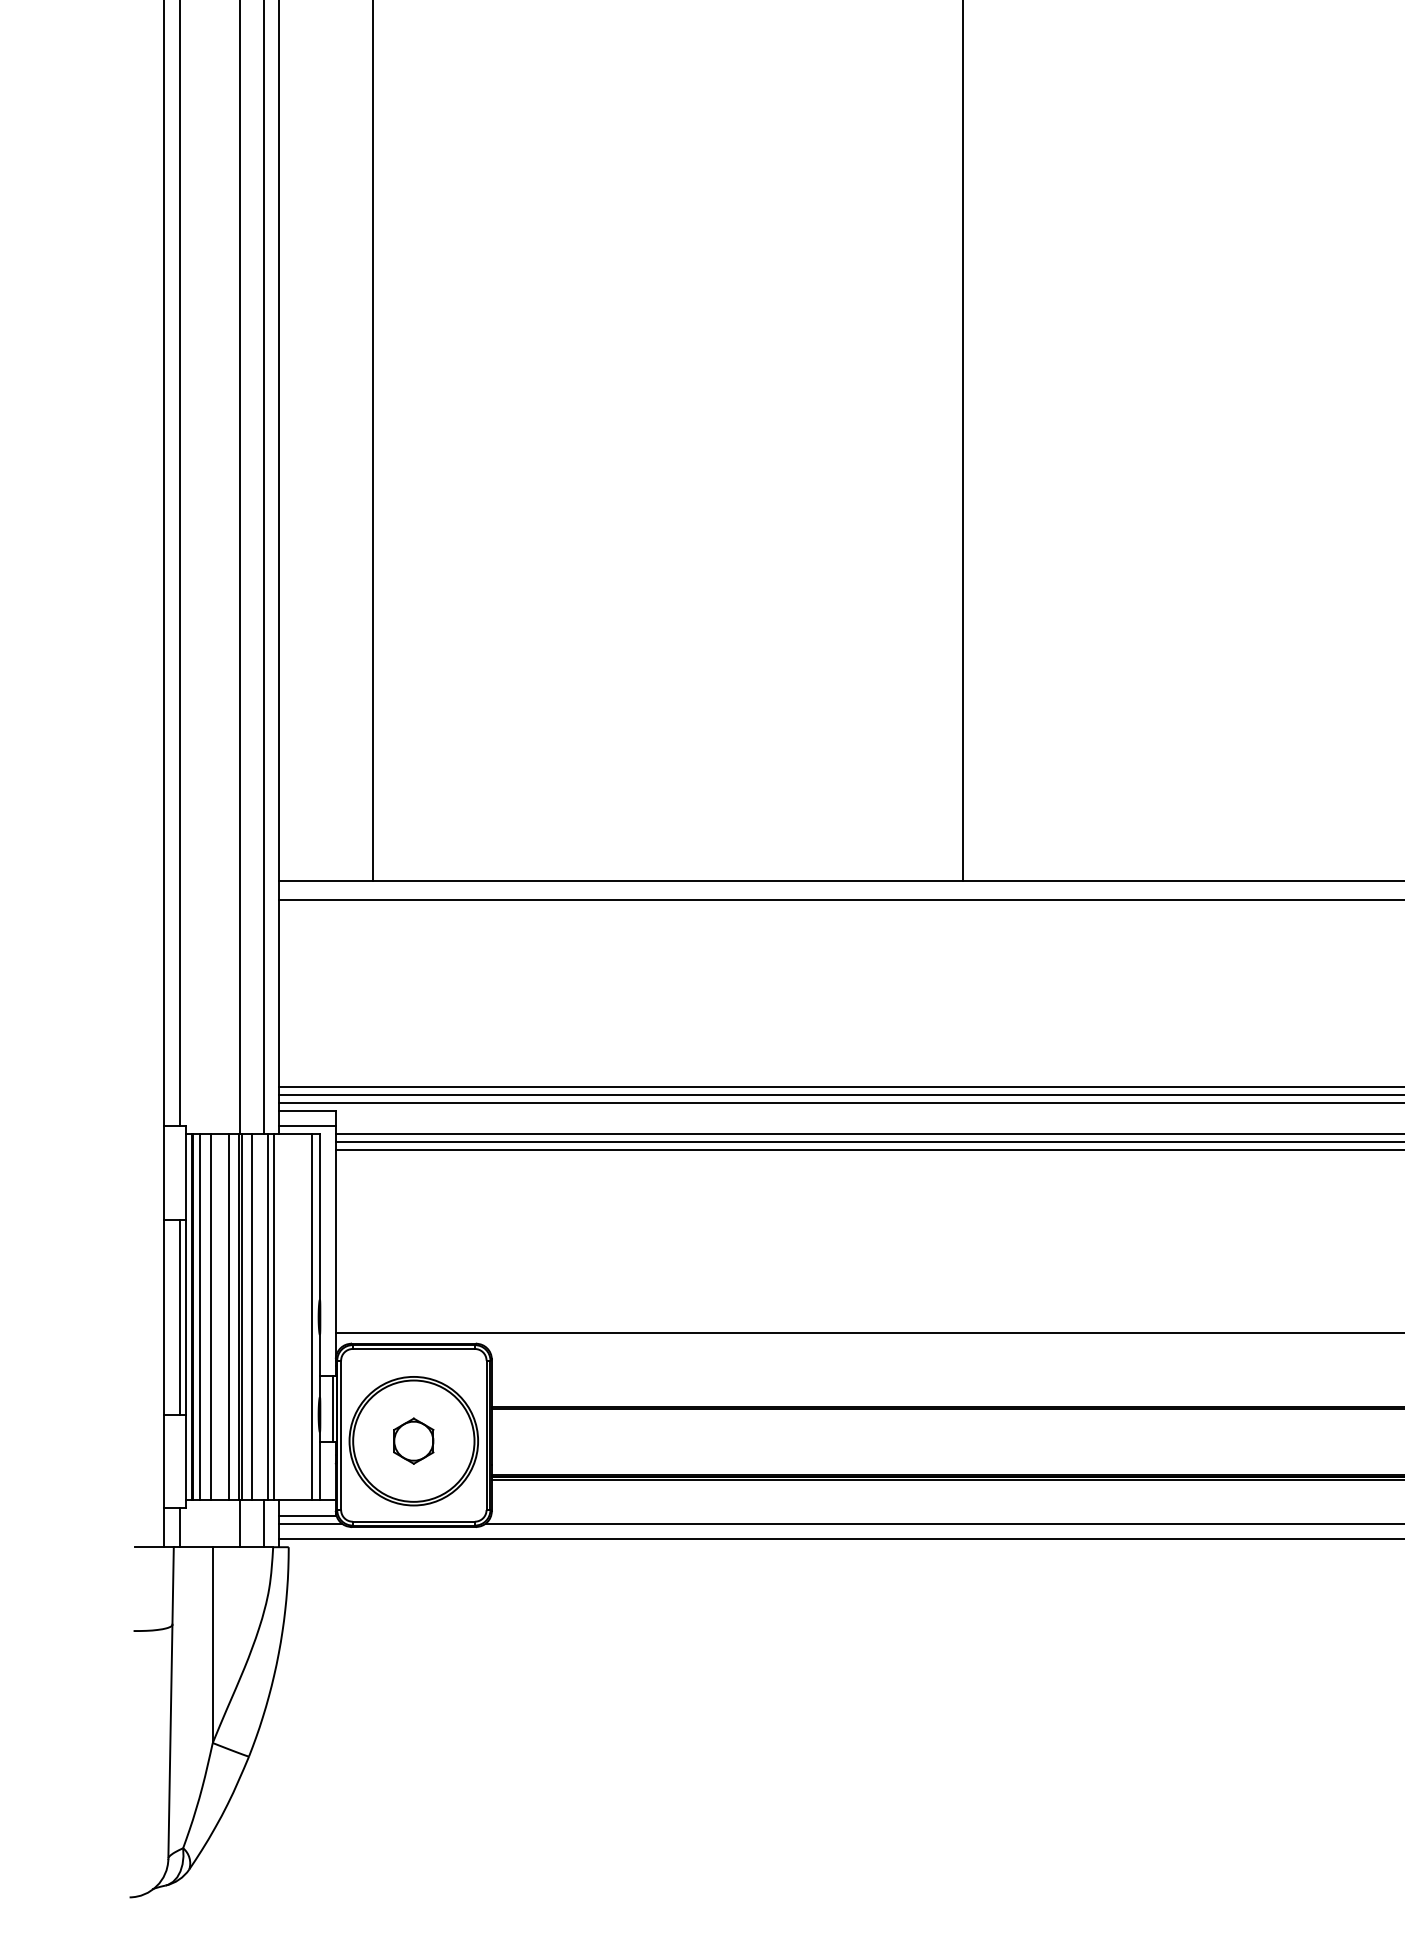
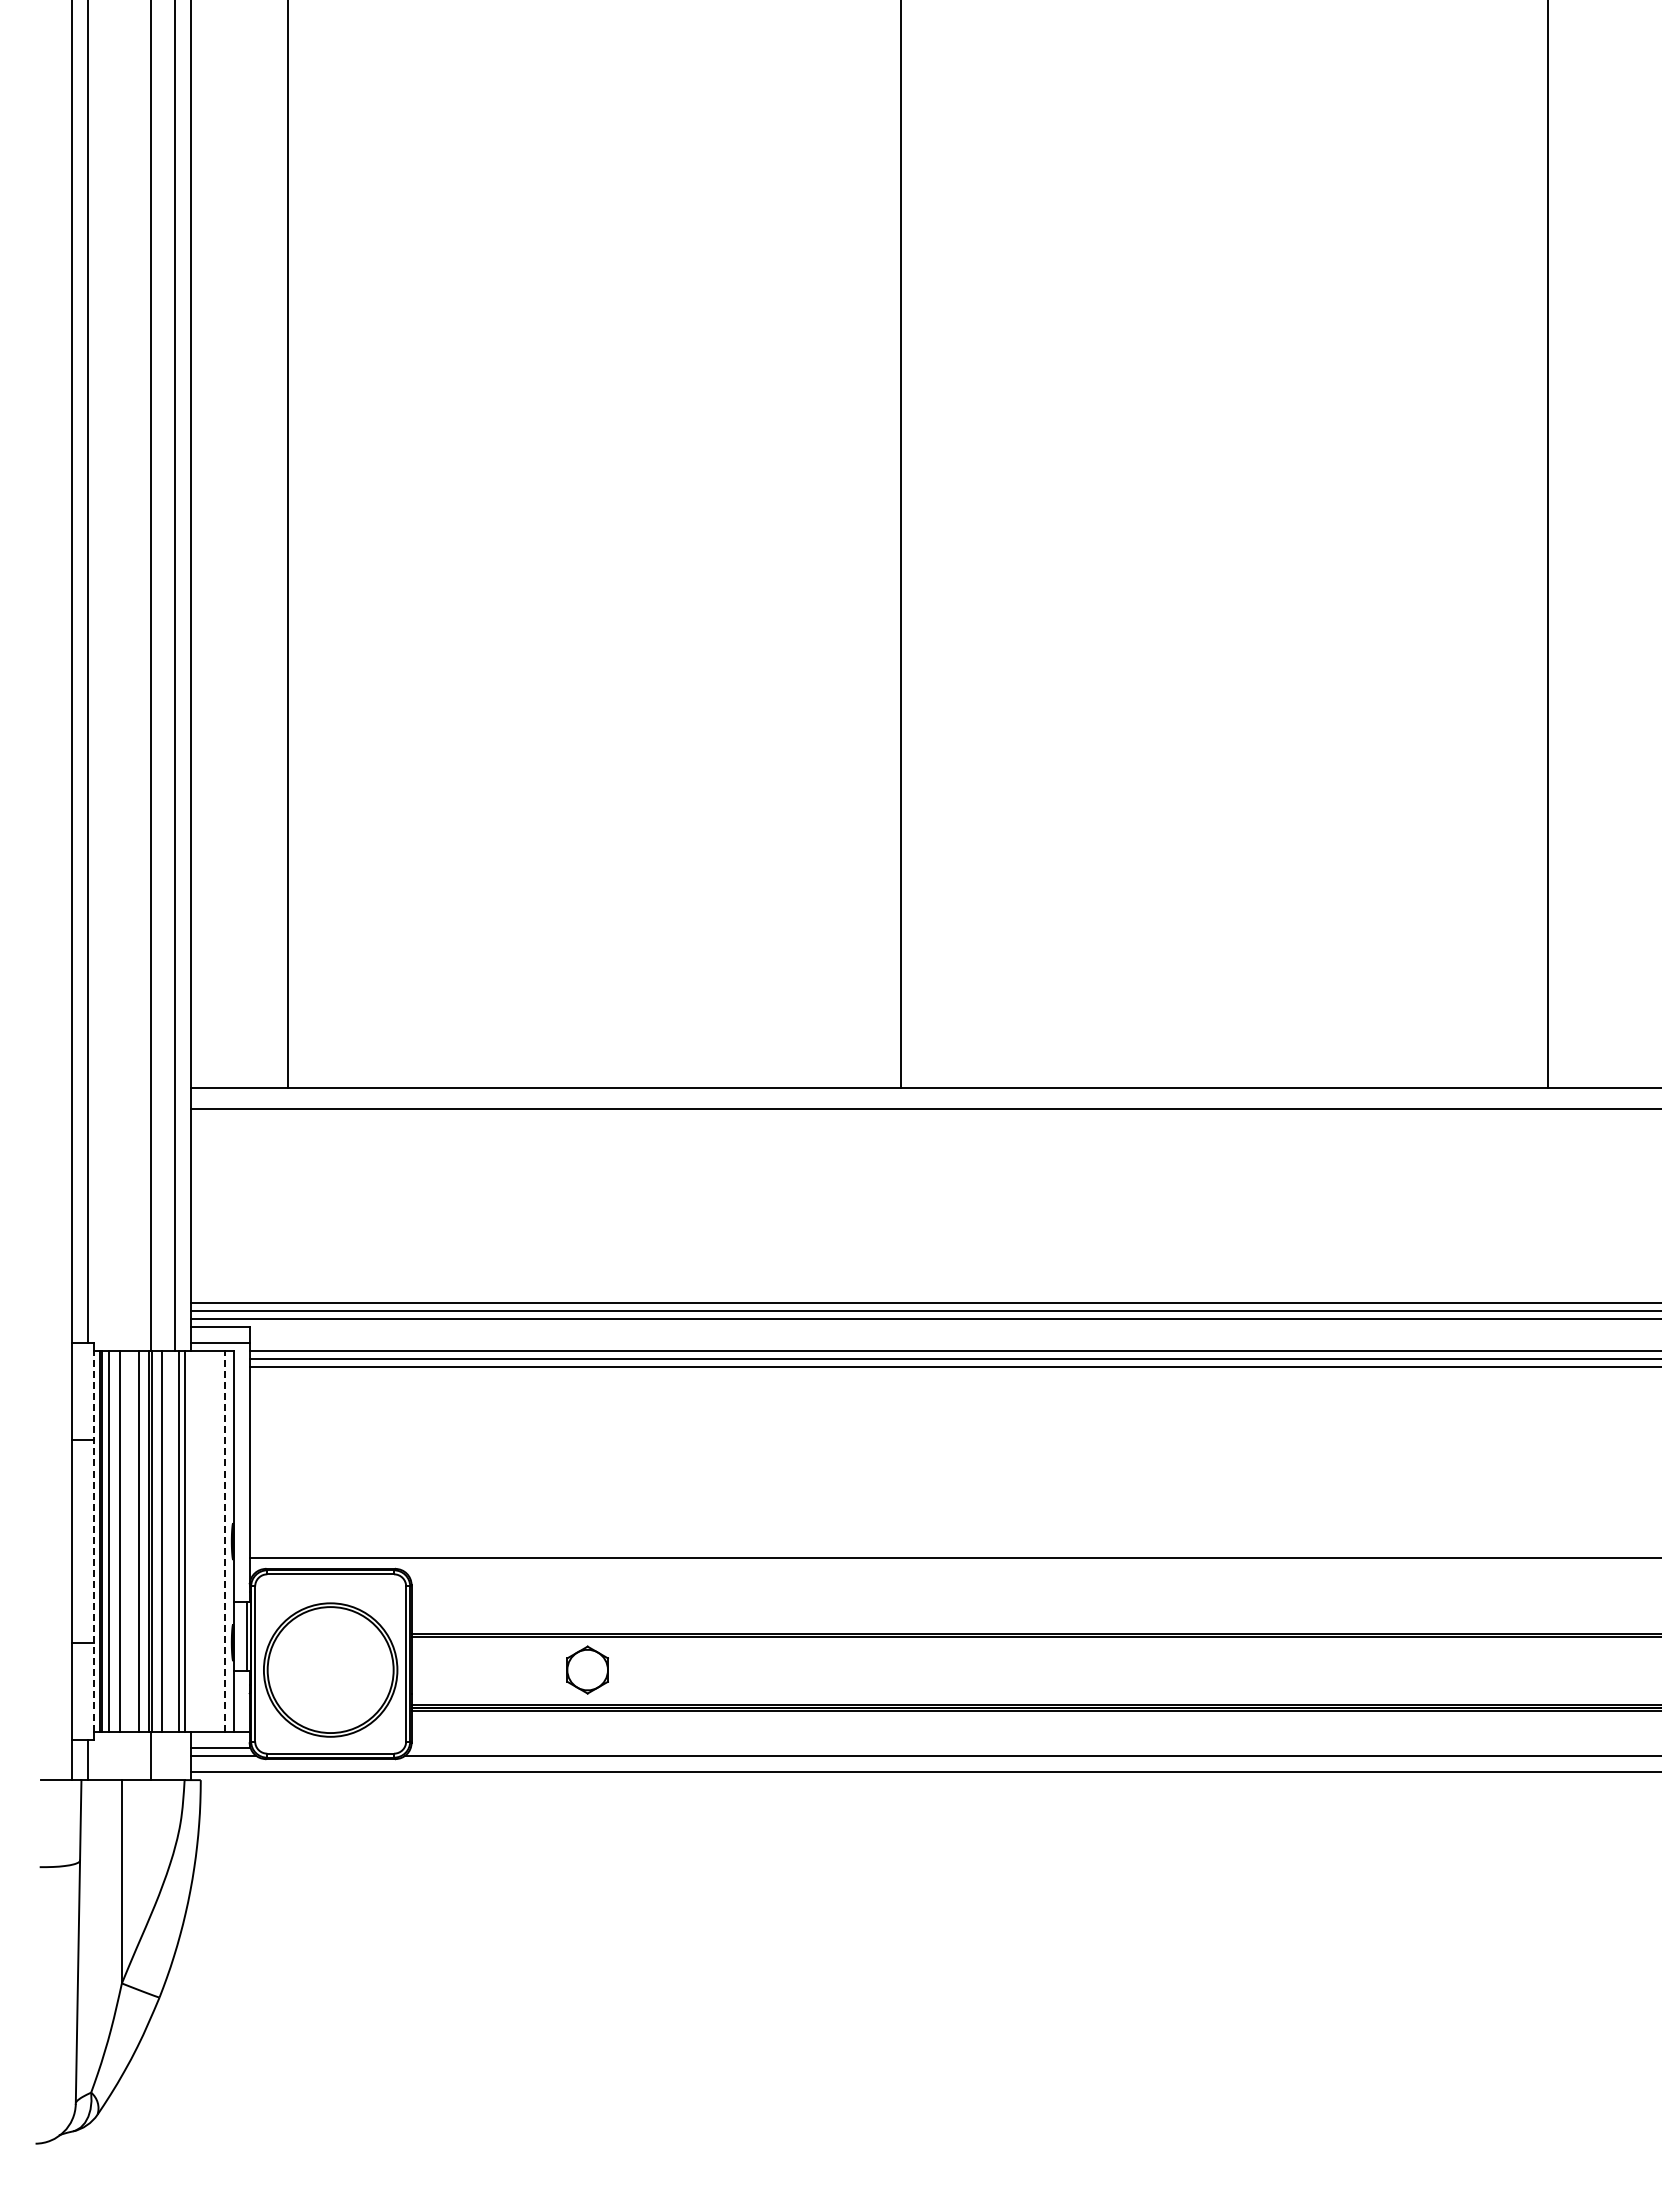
line: (186, 1316) -> (94, 1540), solid -> dashed
line: (311, 1316) -> (224, 1540), solid -> dashed
line: (179, 1317) -> (87, 1541), removed
part: (413, 1440) -> (587, 1669), moved
line: (263, 1523) -> (174, 1755), removed

